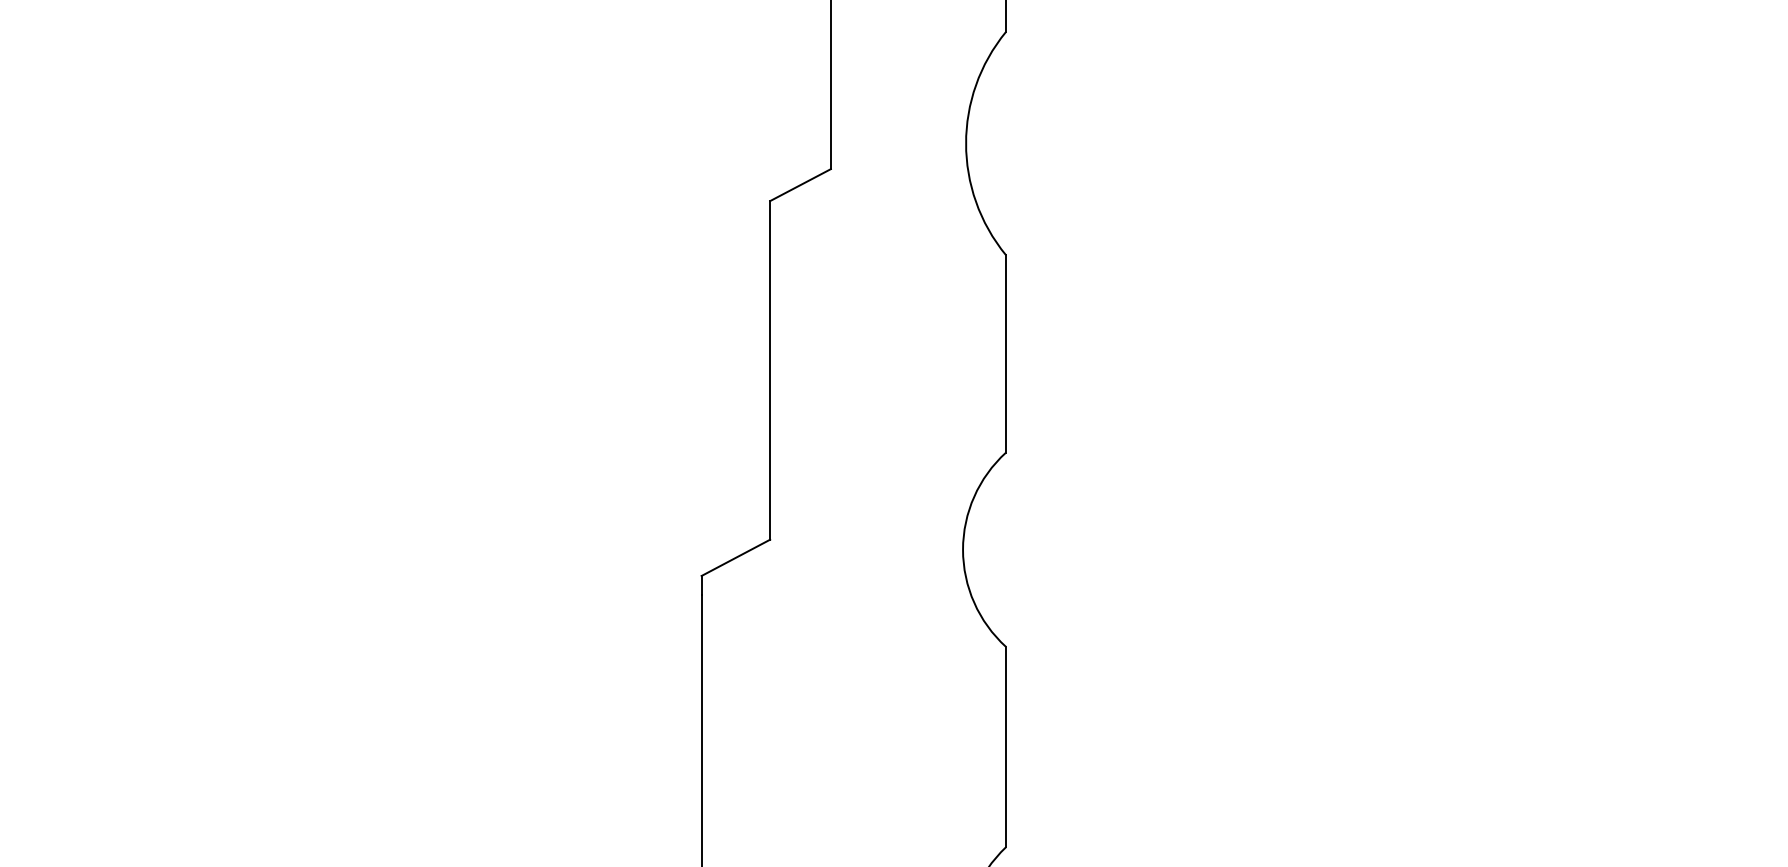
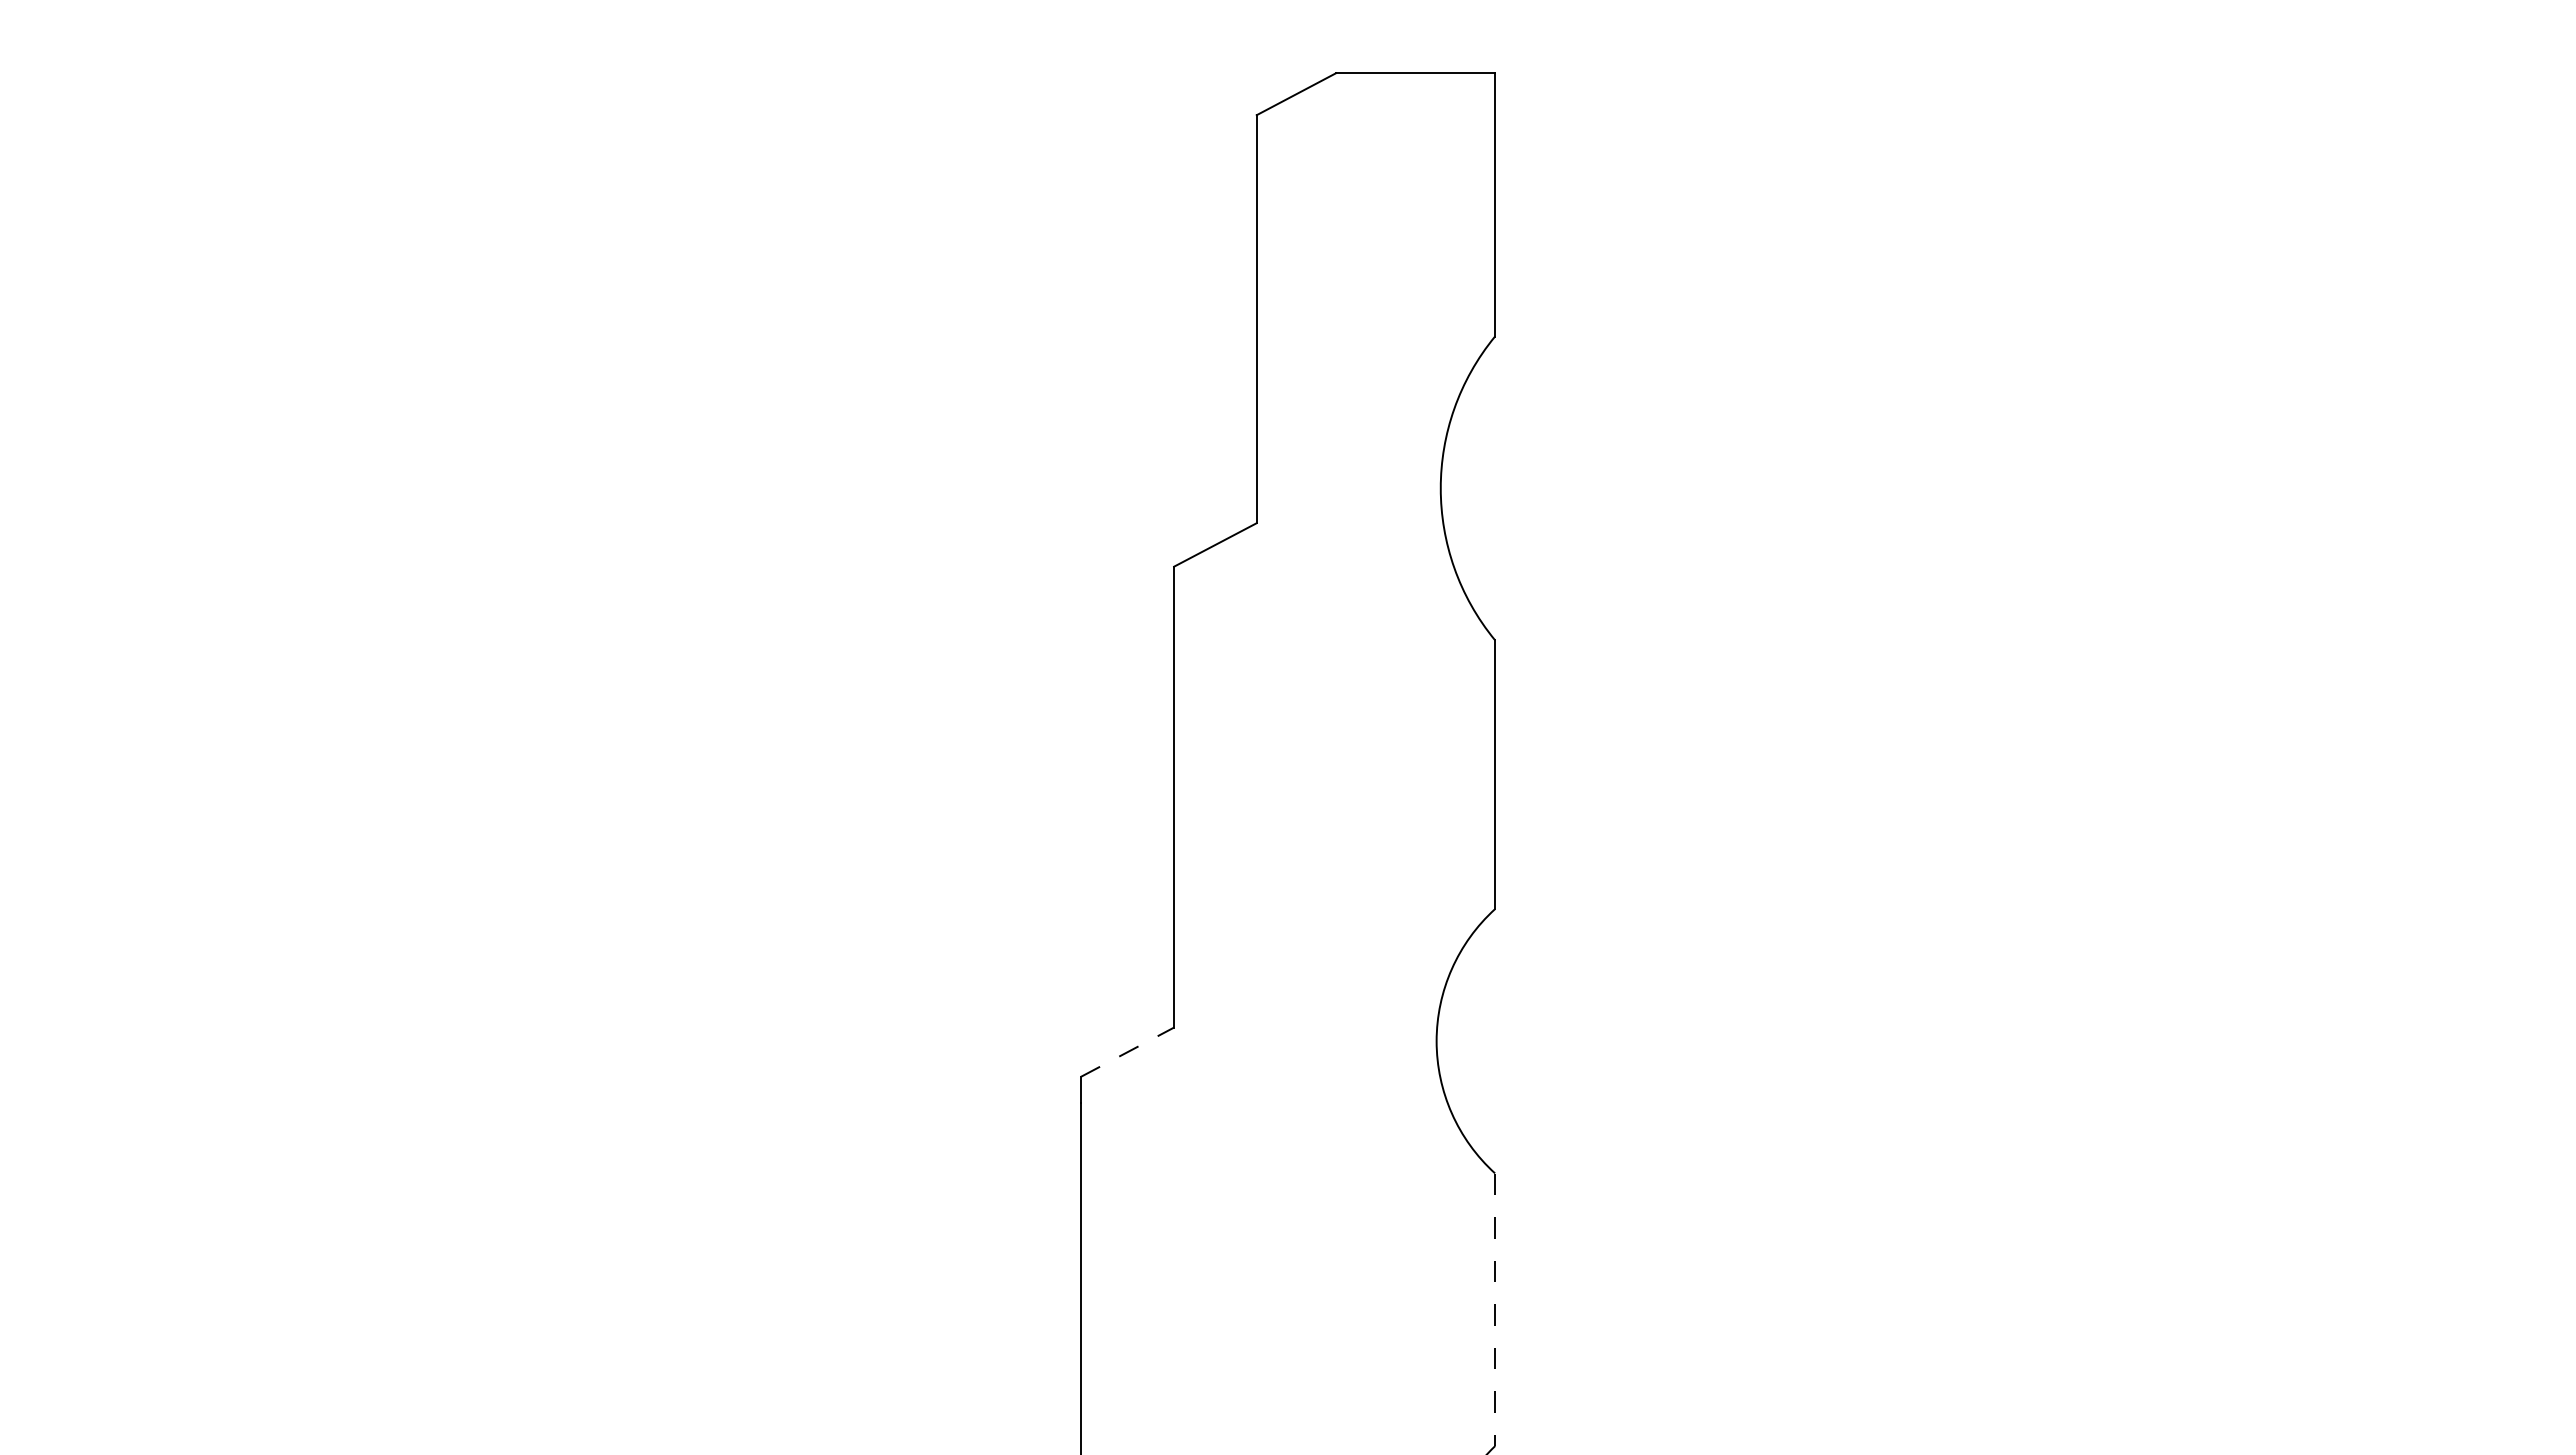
line: (735, 558) -> (1127, 1052), solid -> dashed
line: (1006, 747) -> (1495, 1310), solid -> dashed

